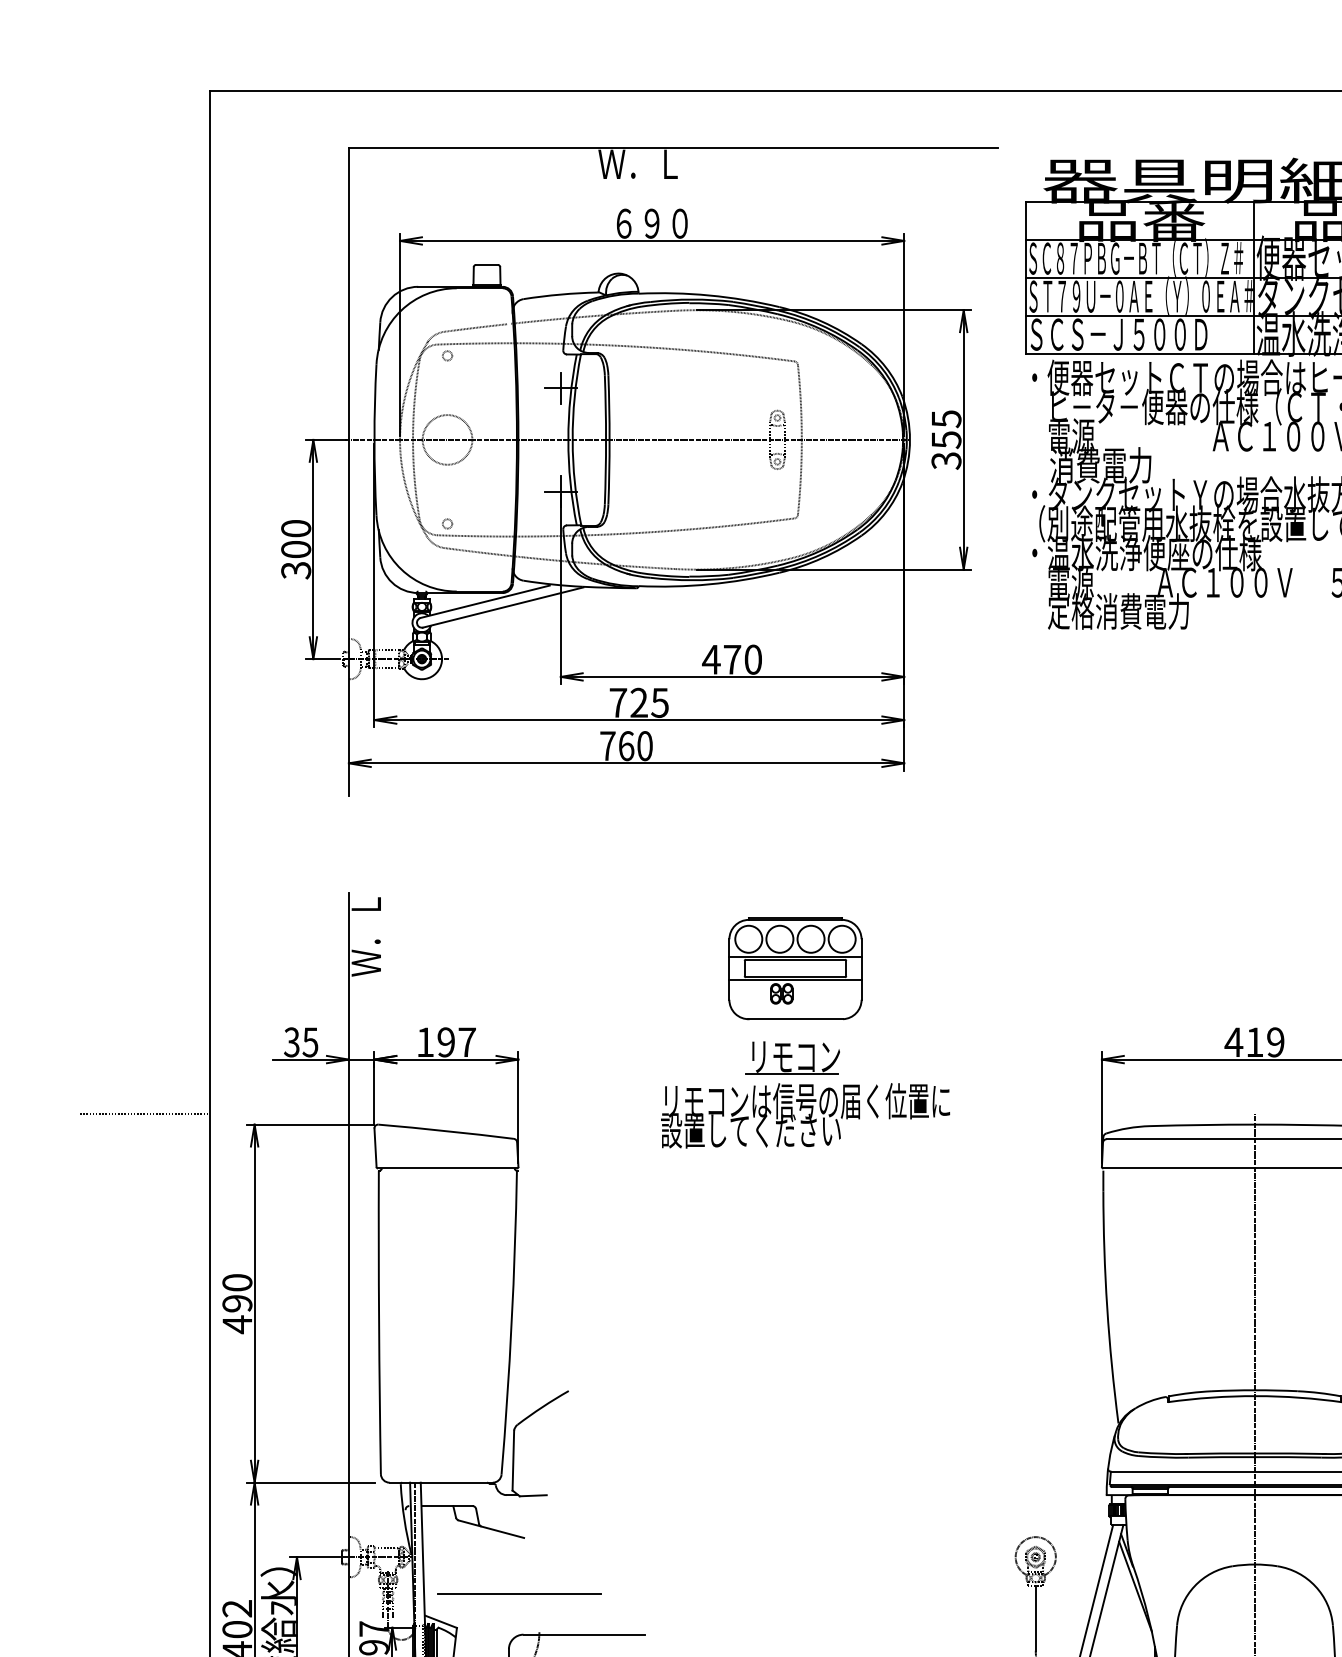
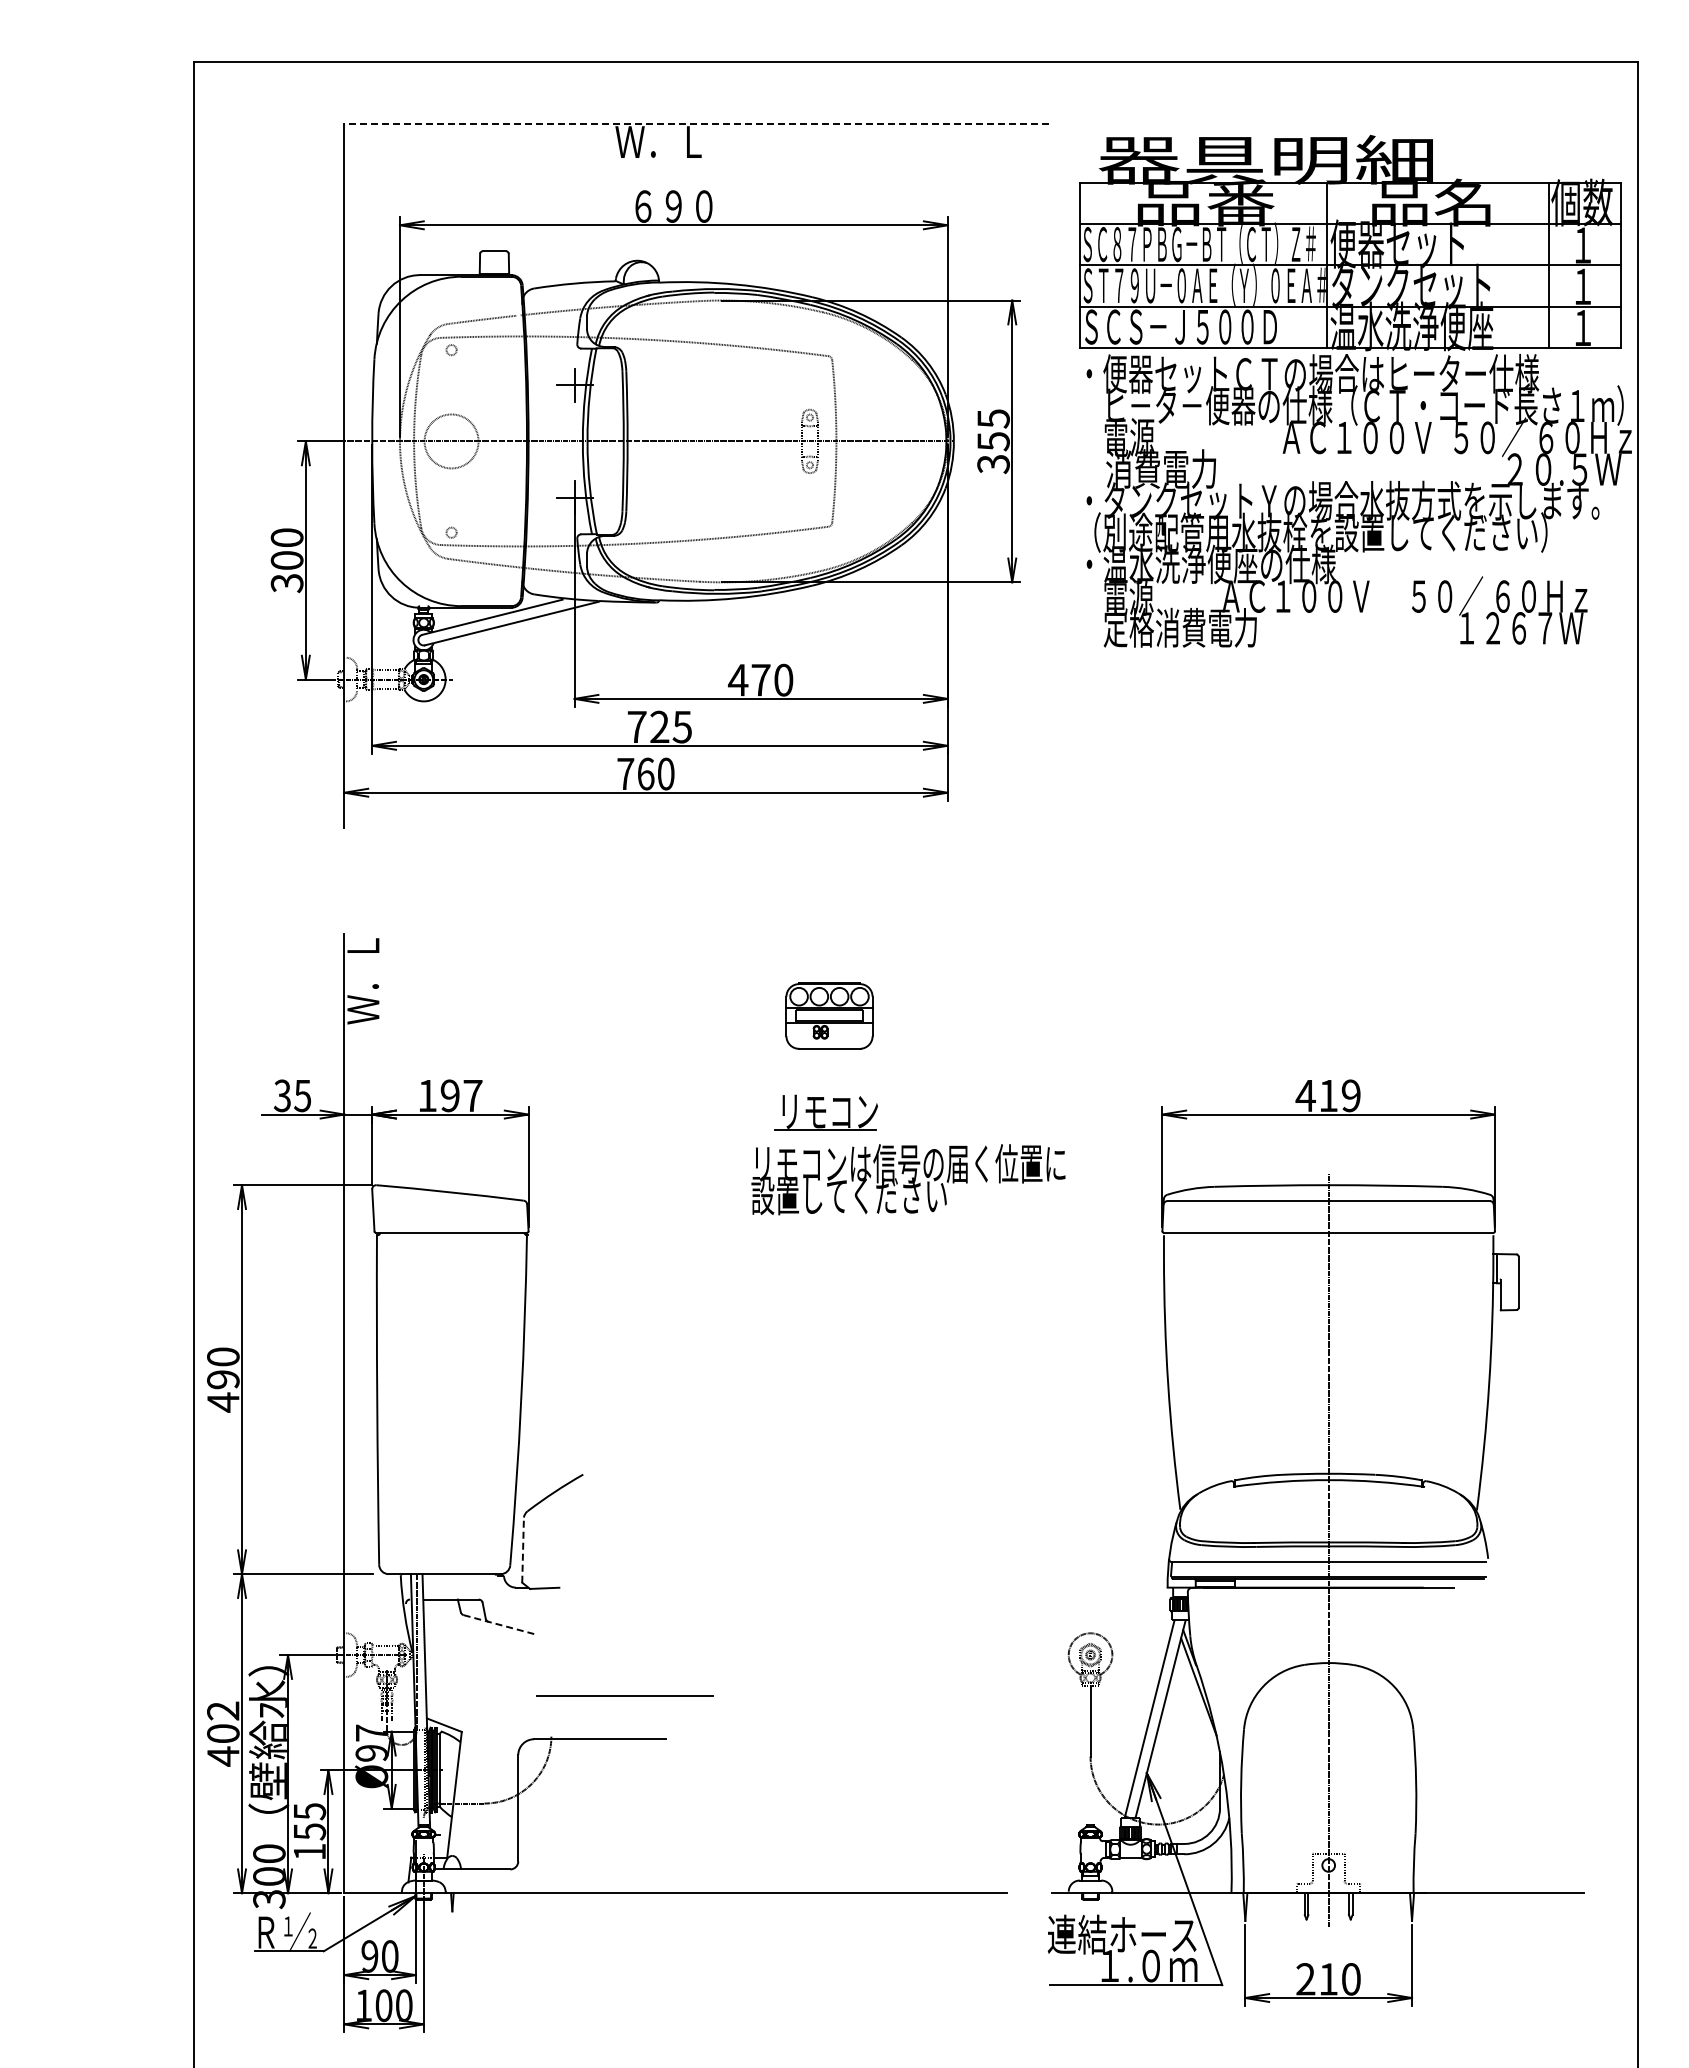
line: (673, 147) -> (696, 123), solid -> dashed
part: (795, 968) -> (829, 1015), size x0.6
line: (143, 1113) -> (121, 1173), removed
text: (805, 1115) -> (908, 1179), moved
line: (513, 1460) -> (523, 1550), solid -> dashed
line: (491, 1529) -> (499, 1624), solid -> dashed
line: (519, 1594) -> (624, 1695), moved

